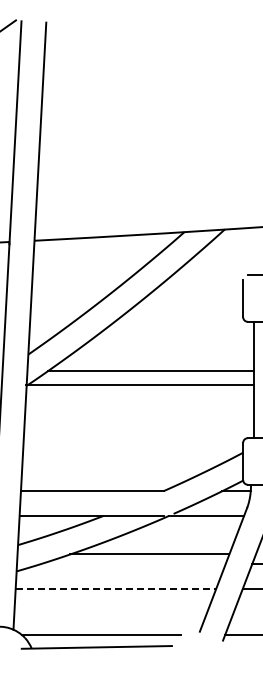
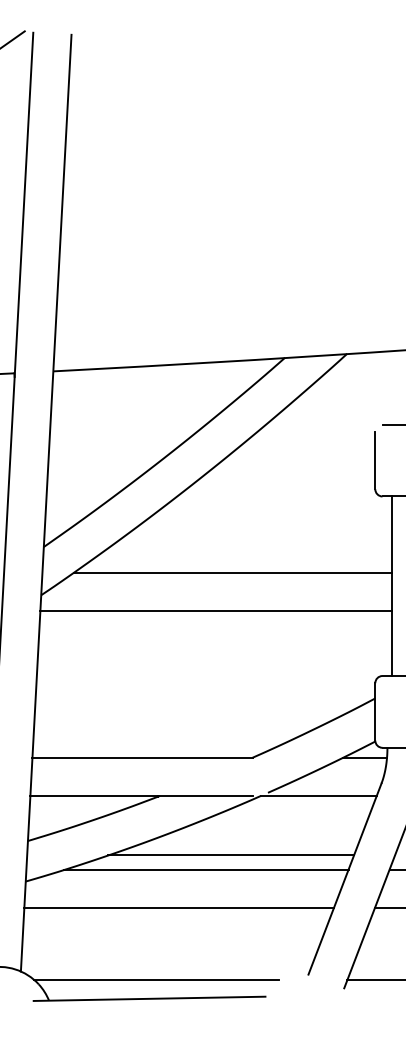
line: (140, 385) -> (216, 611), moved
line: (133, 563) -> (206, 869), added
line: (116, 588) -> (179, 907), dashed -> solid

